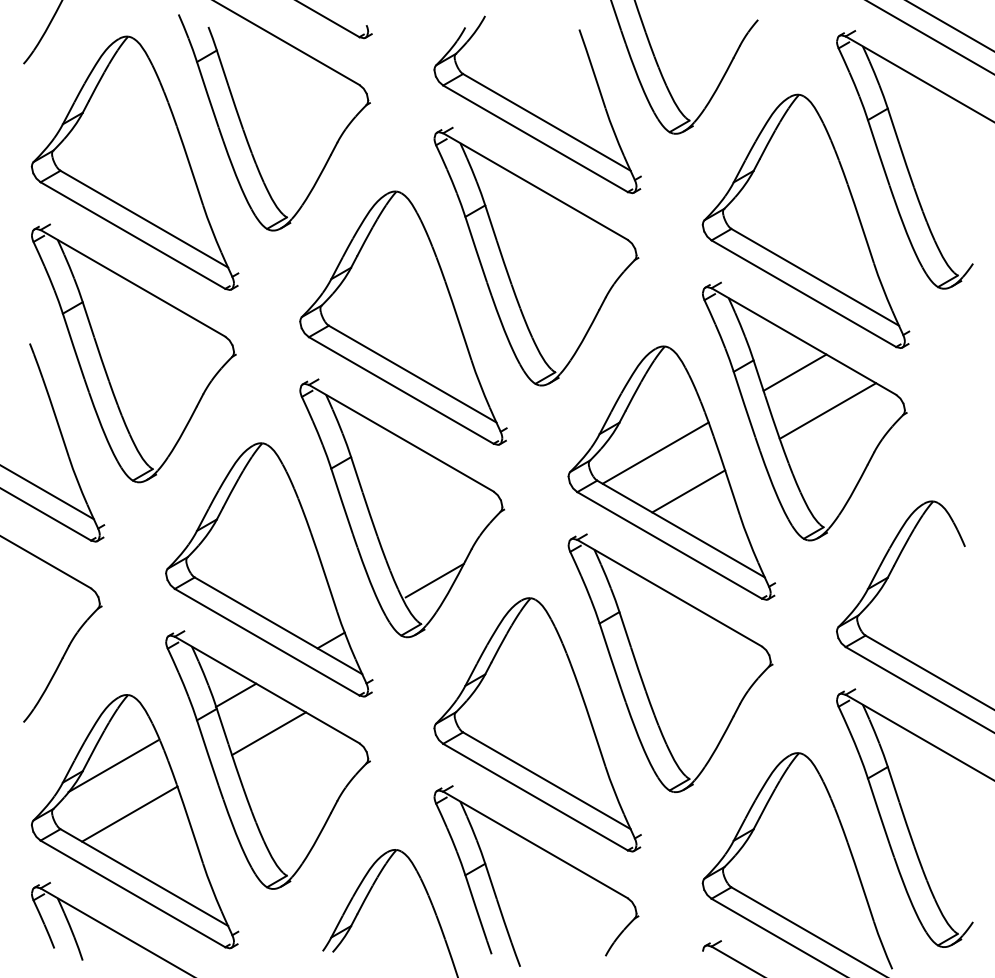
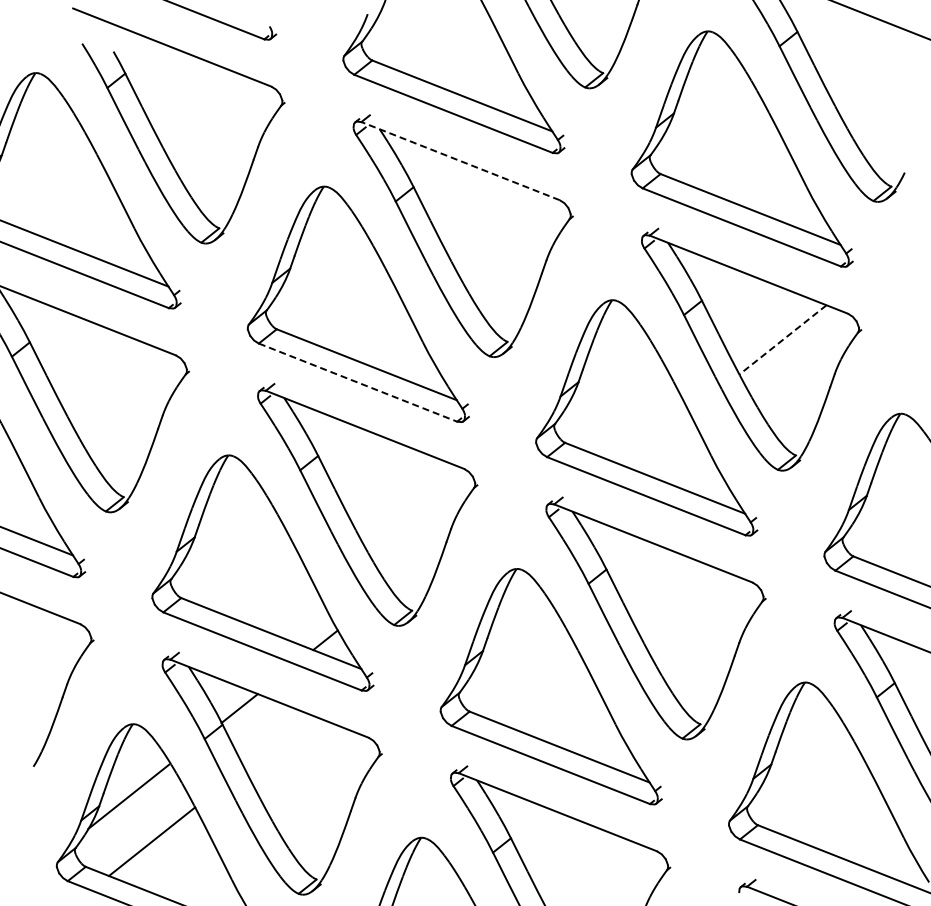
line: (535, 186) -> (460, 161), solid -> dashed
line: (794, 372) -> (744, 306), removed
line: (401, 390) -> (358, 382), solid -> dashed
line: (827, 411) -> (782, 340), solid -> dashed
line: (655, 452) -> (618, 406), removed
line: (688, 491) -> (656, 440), removed
line: (434, 580) -> (418, 565), removed
line: (268, 733) -> (277, 741), removed

